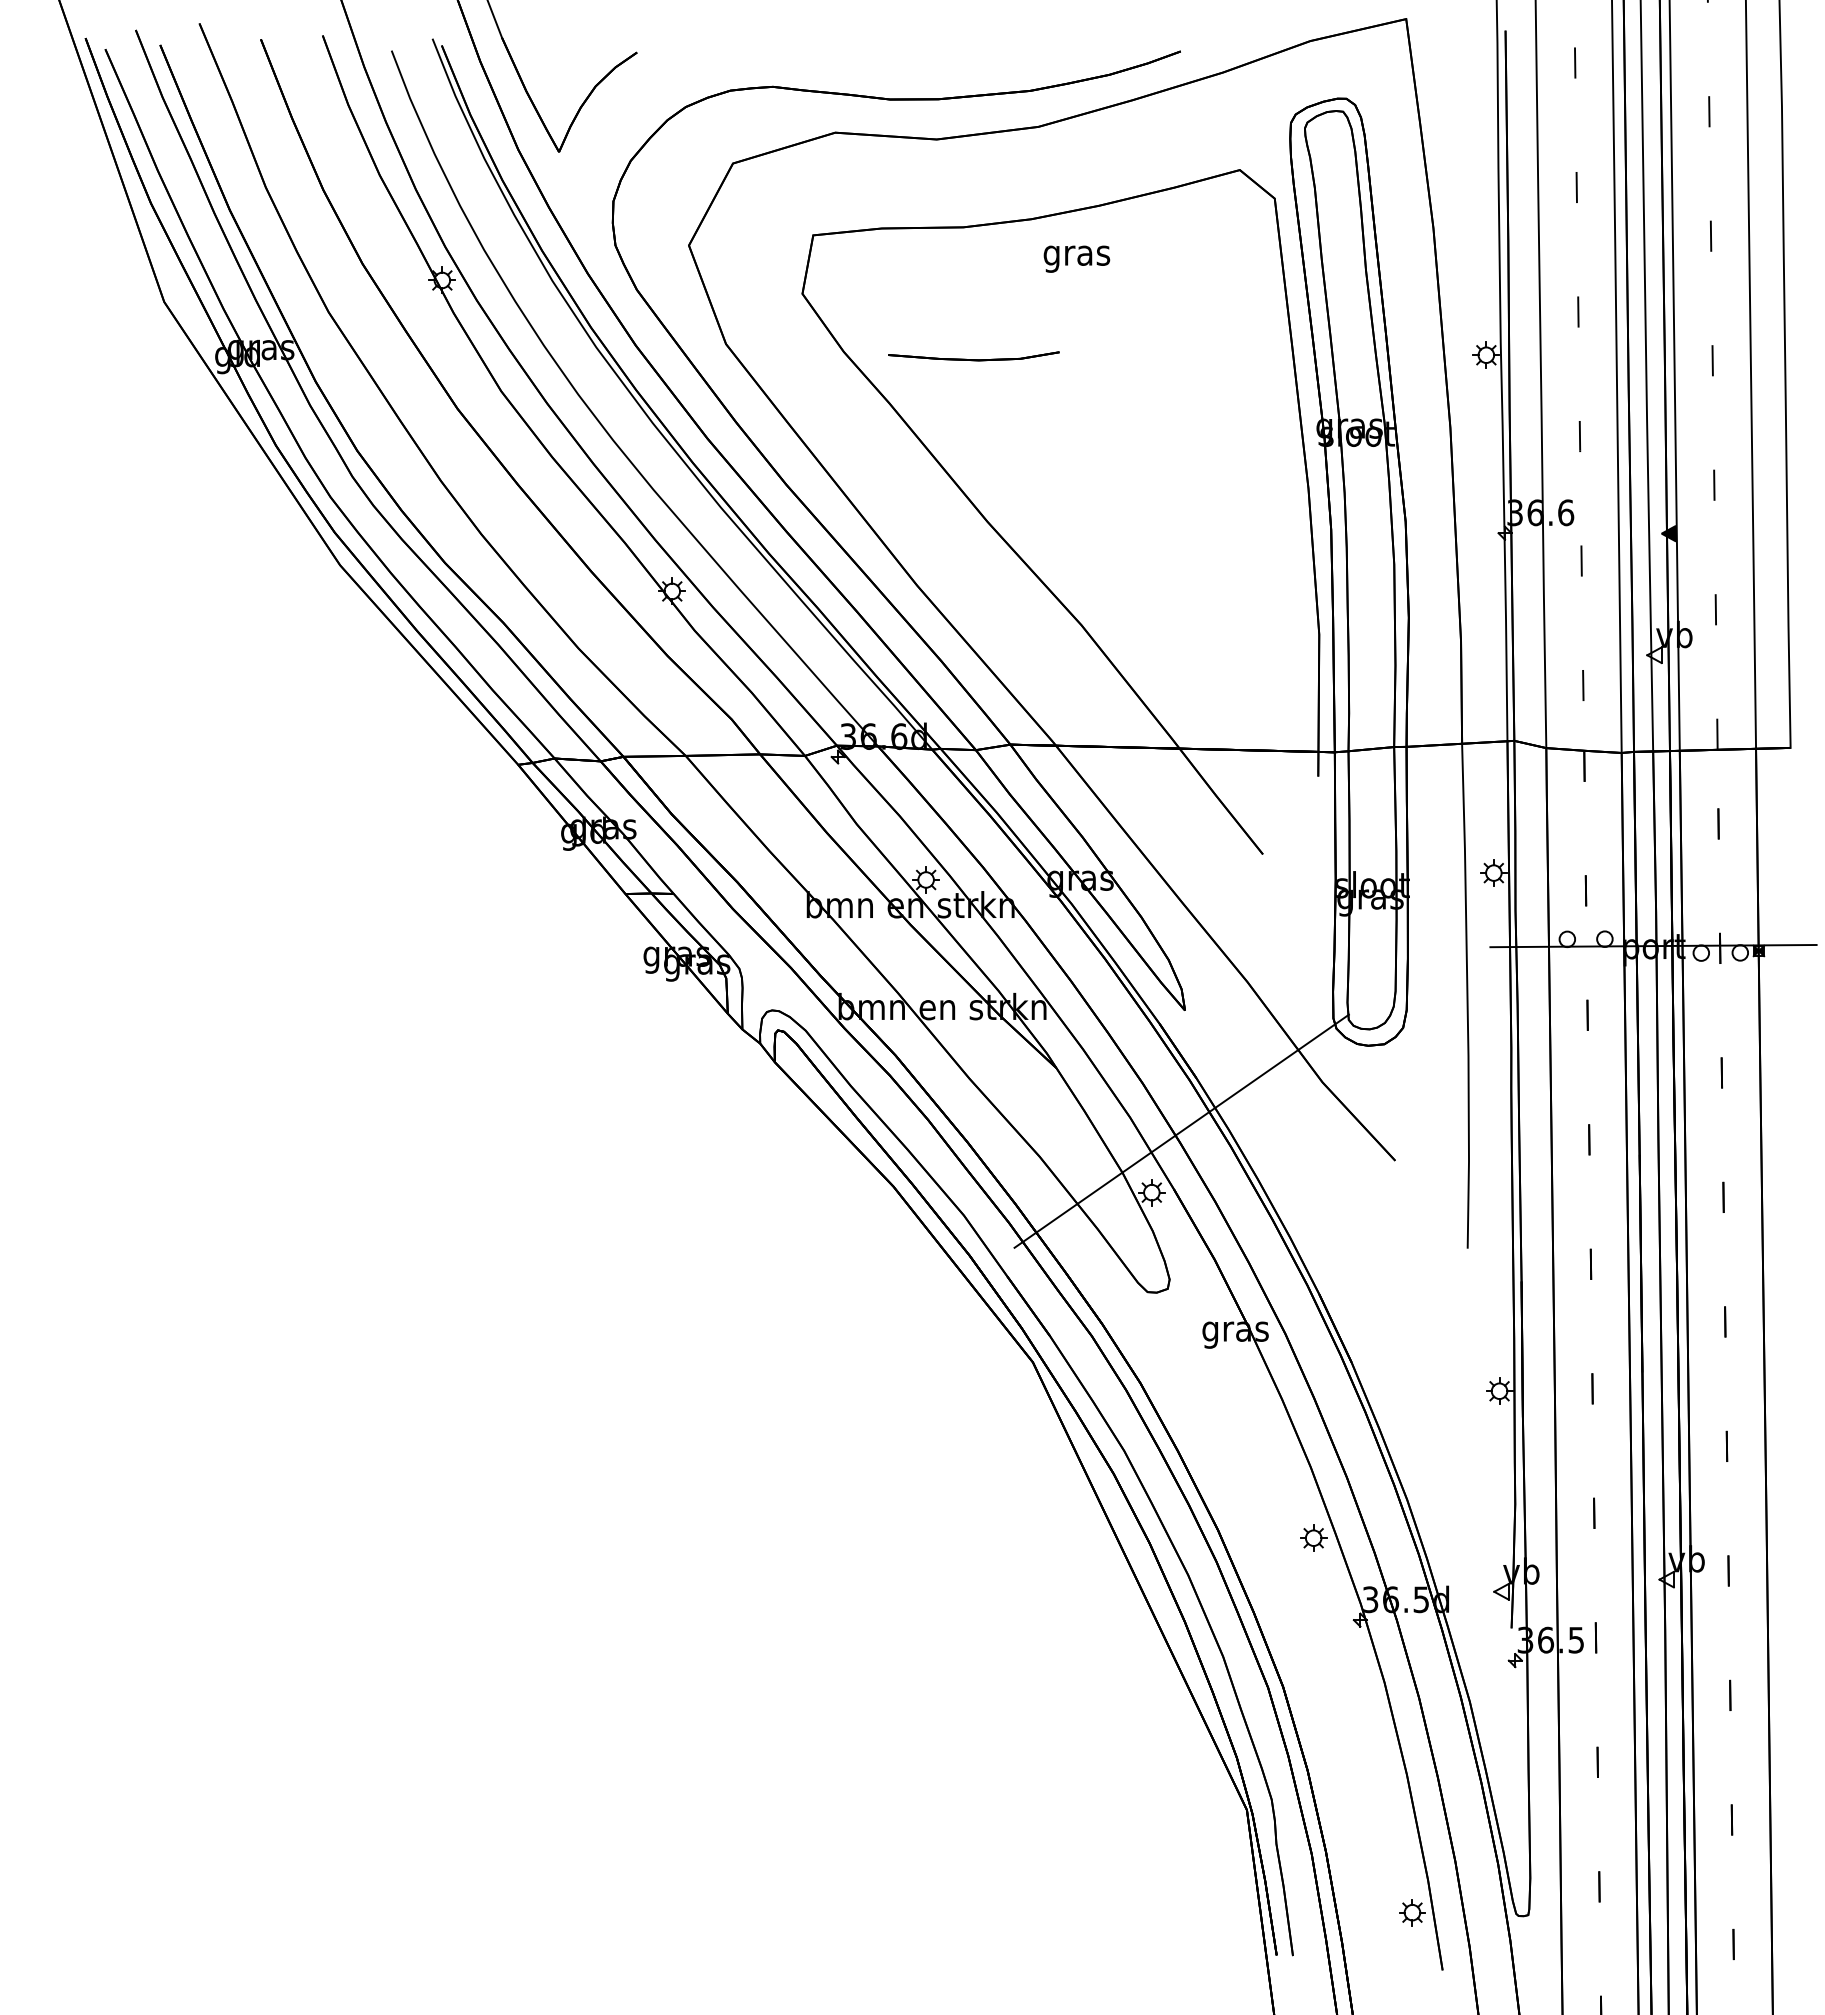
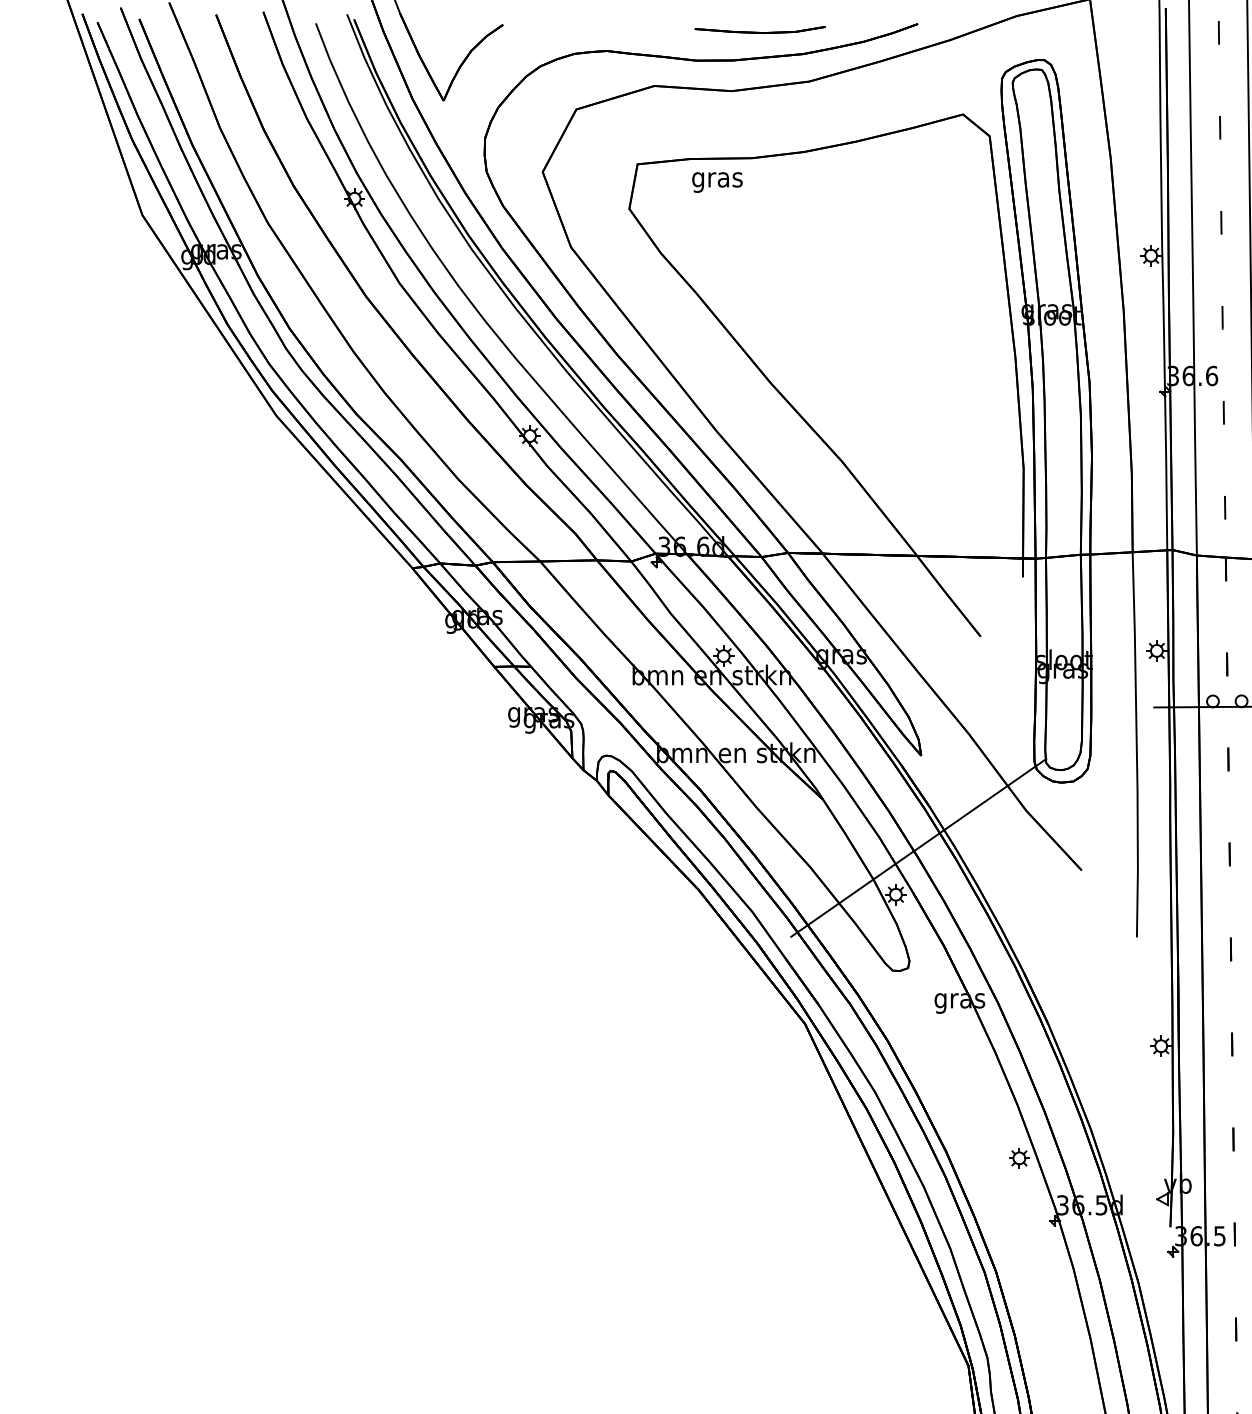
text: (1076, 258) -> (717, 181), moved
part: (973, 356) -> (759, 30), moved

